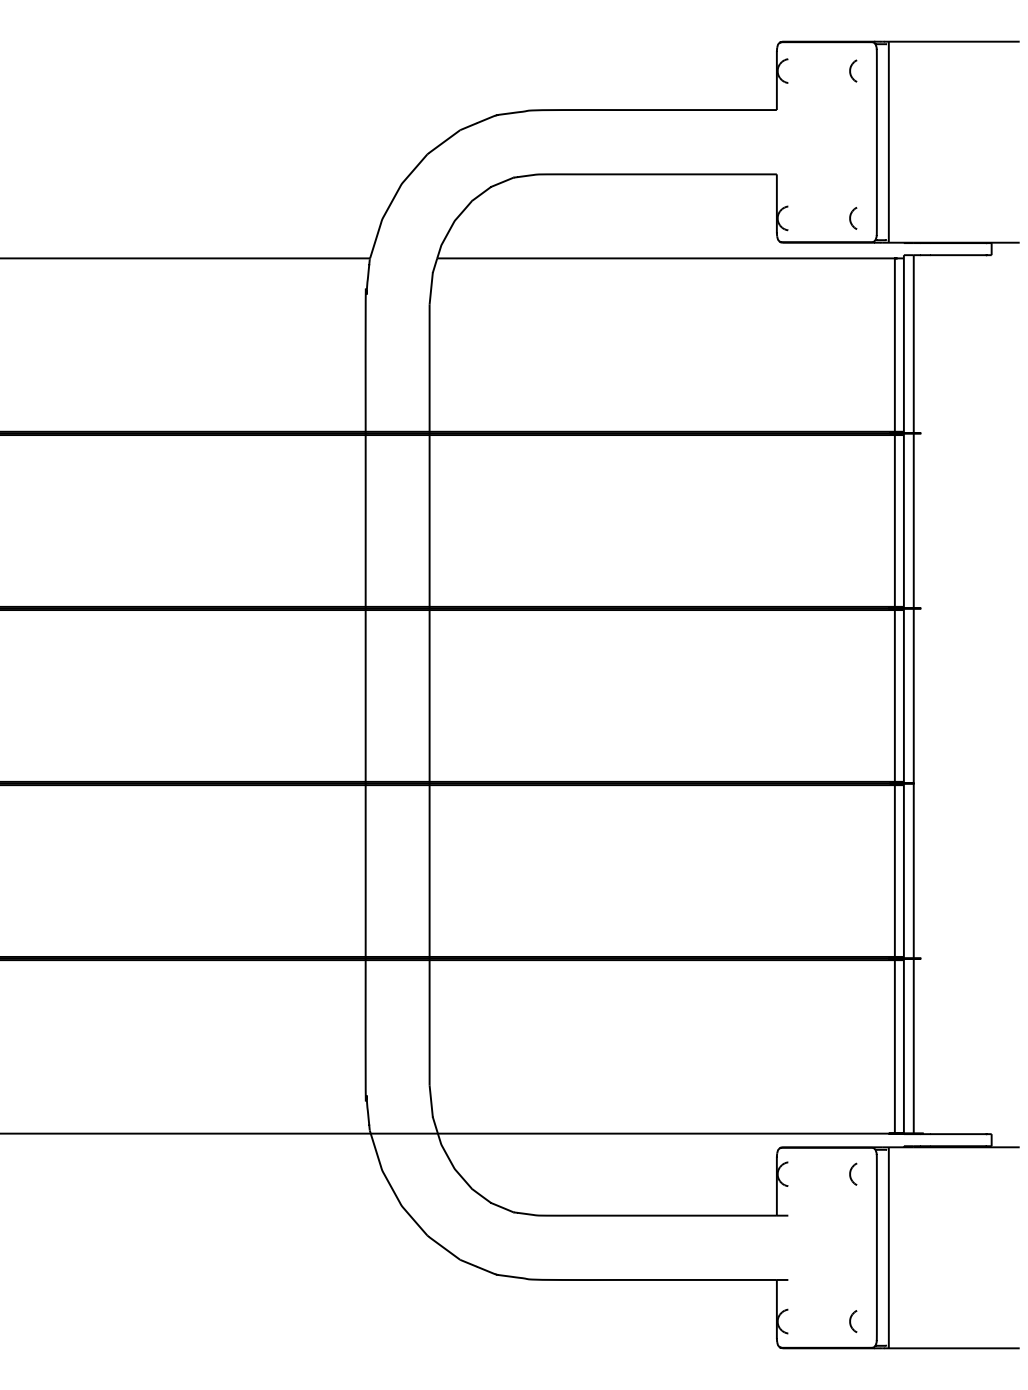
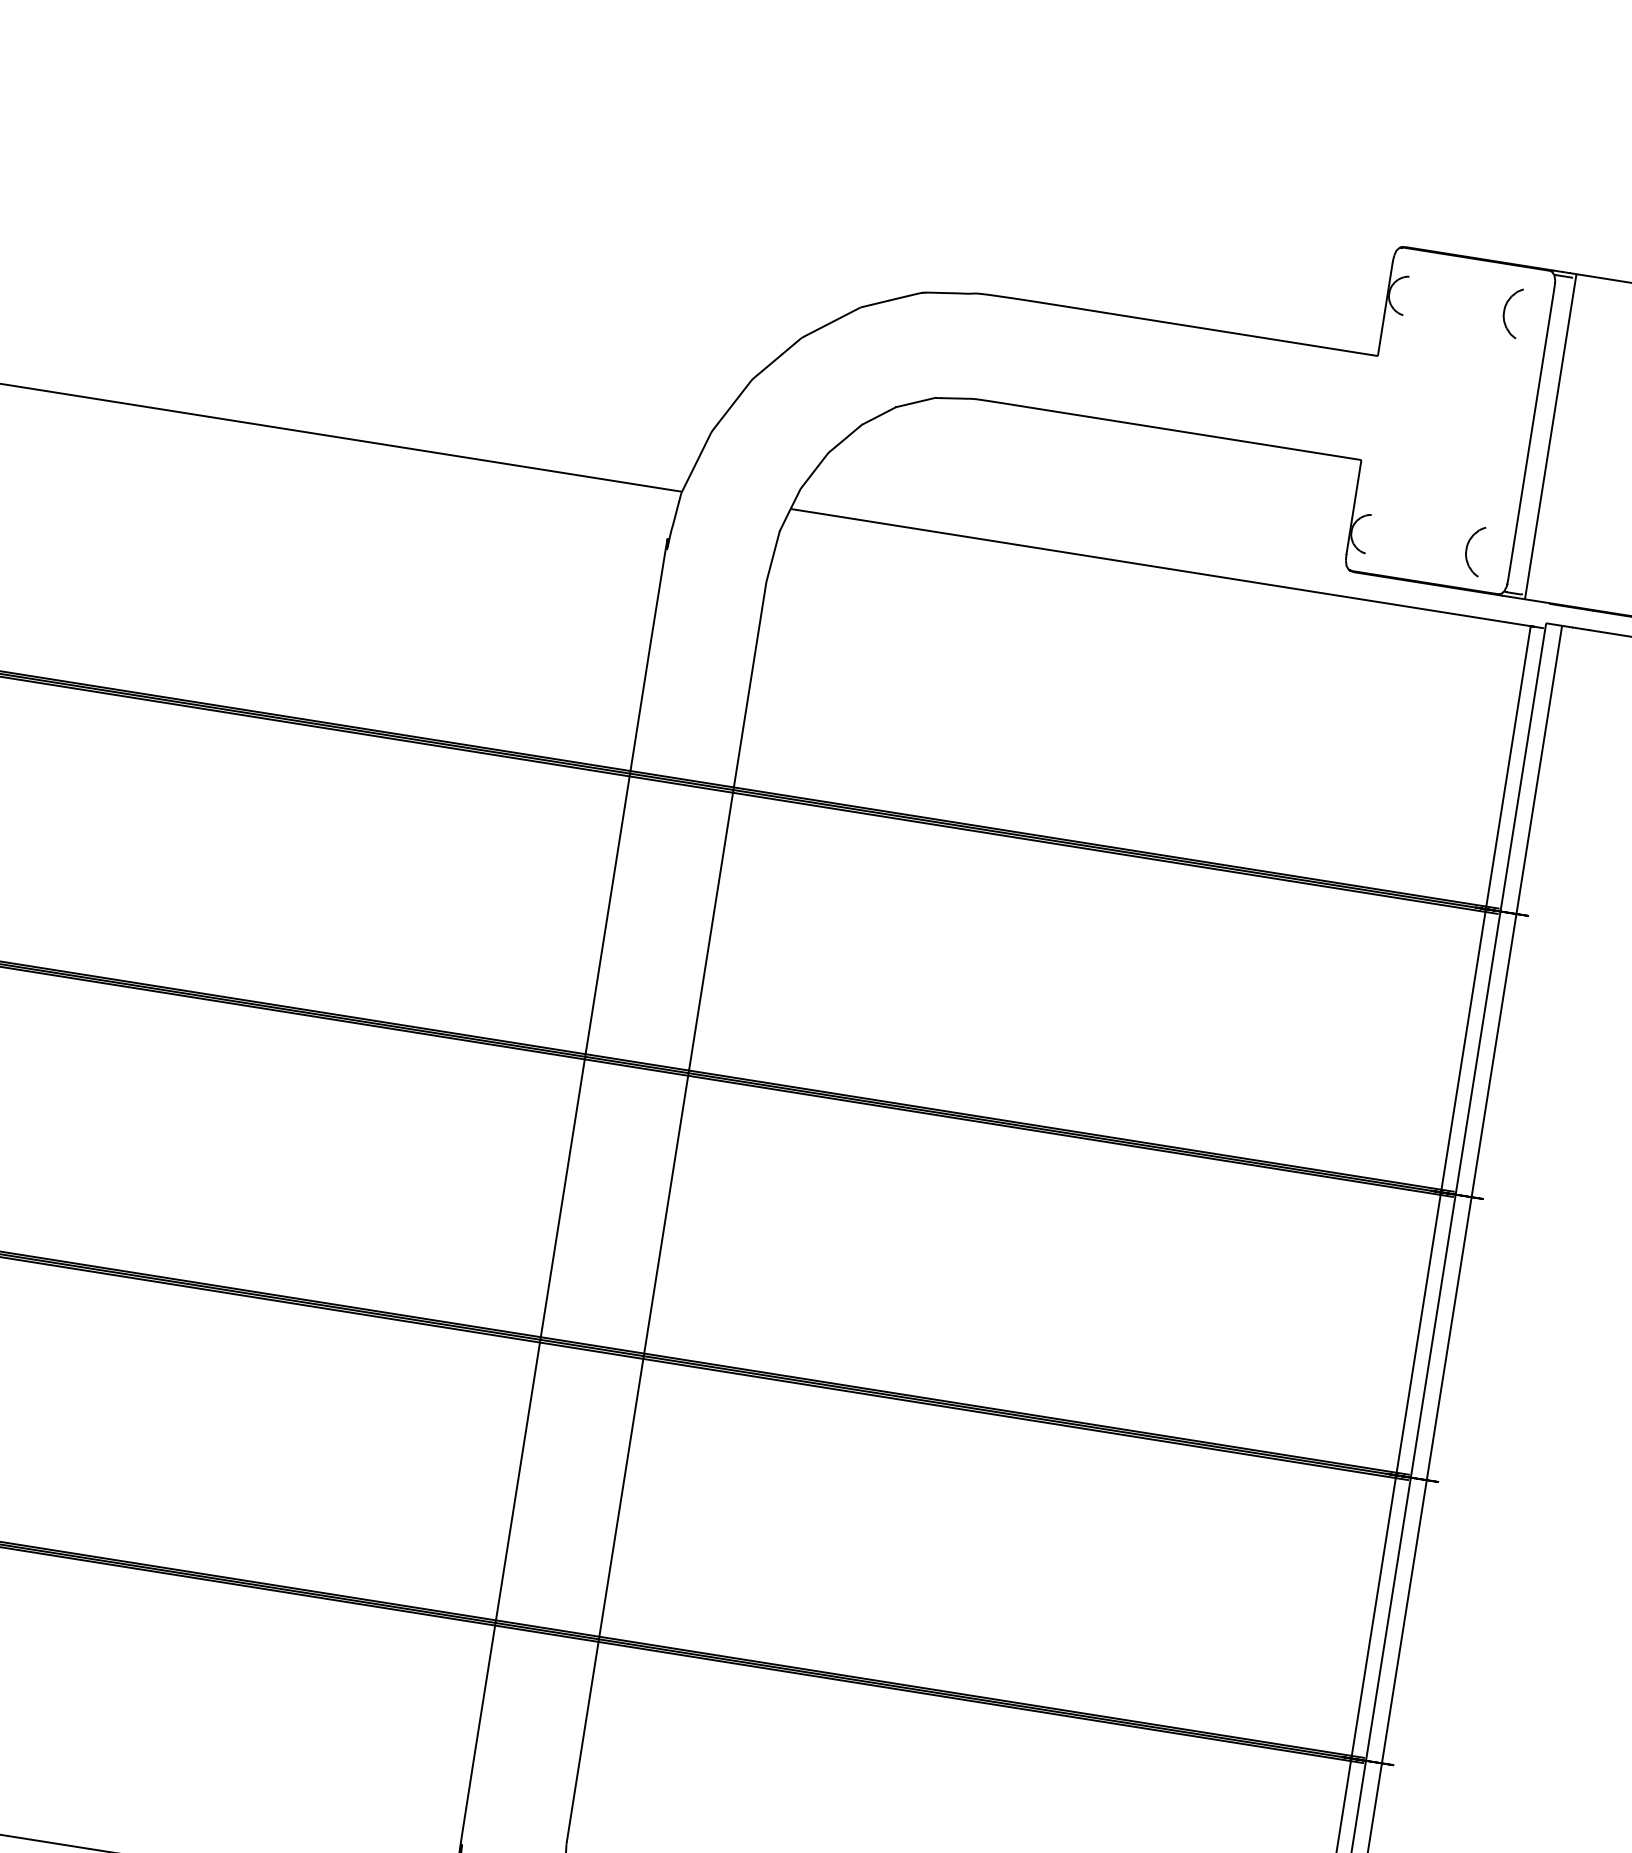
part: (853, 70) -> (1511, 311), size x1.4
part: (853, 218) -> (1474, 551), size x1.4

